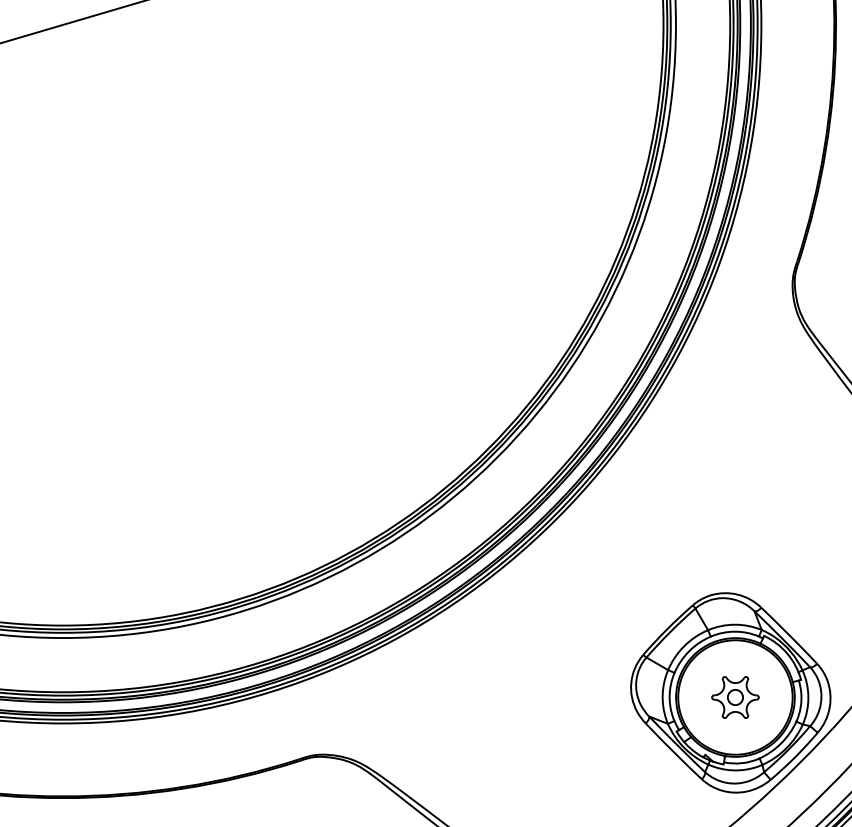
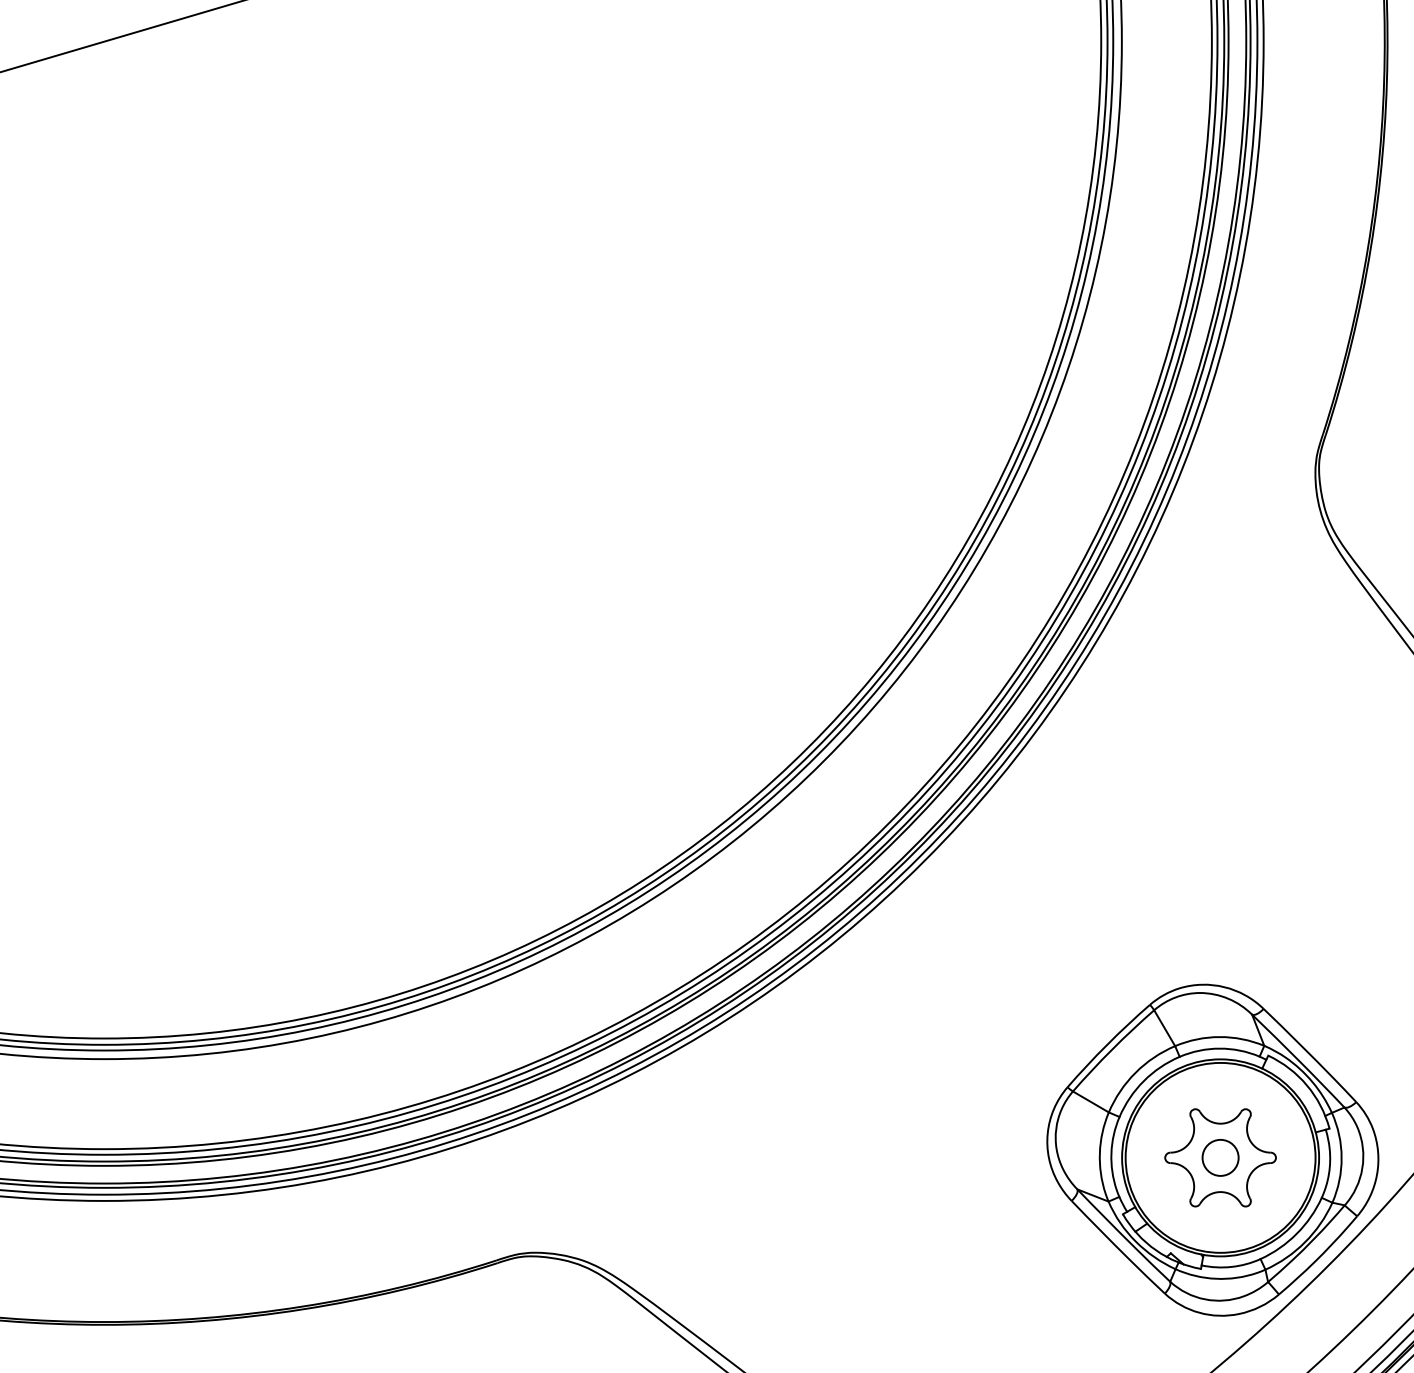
part: (735, 697) -> (1220, 1157), size x1.43

